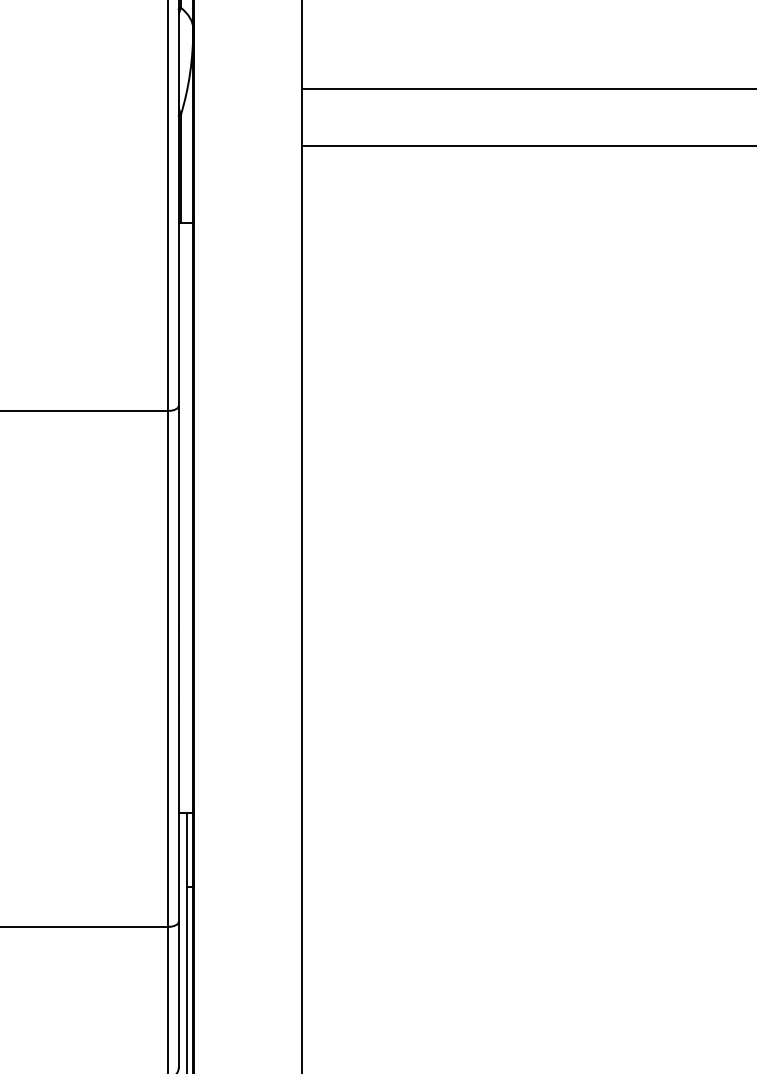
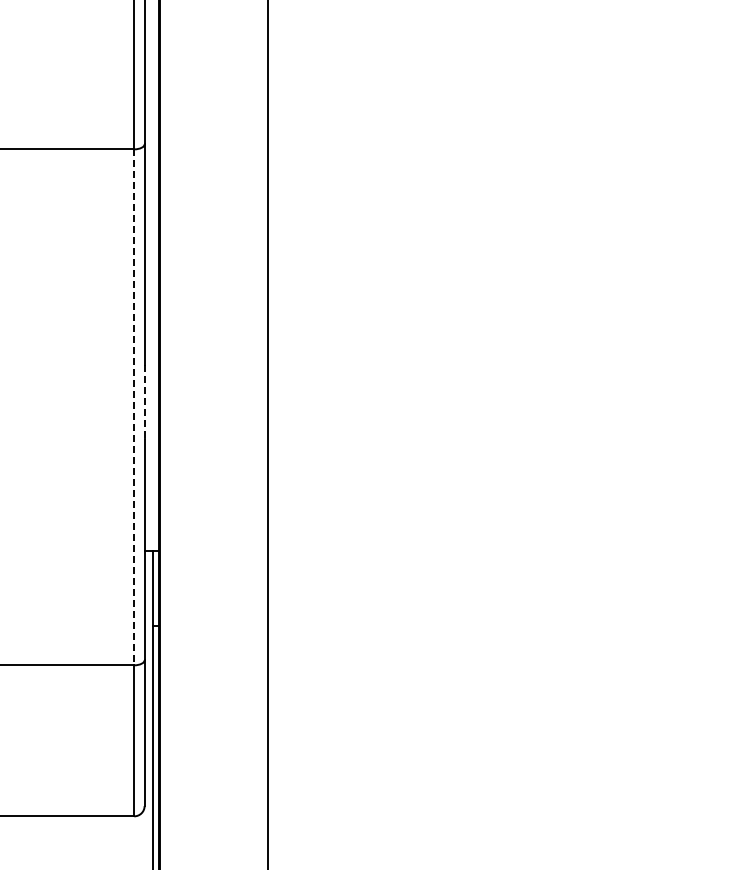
line: (178, 663) -> (144, 401), solid -> dashed
line: (168, 668) -> (134, 406), solid -> dashed

